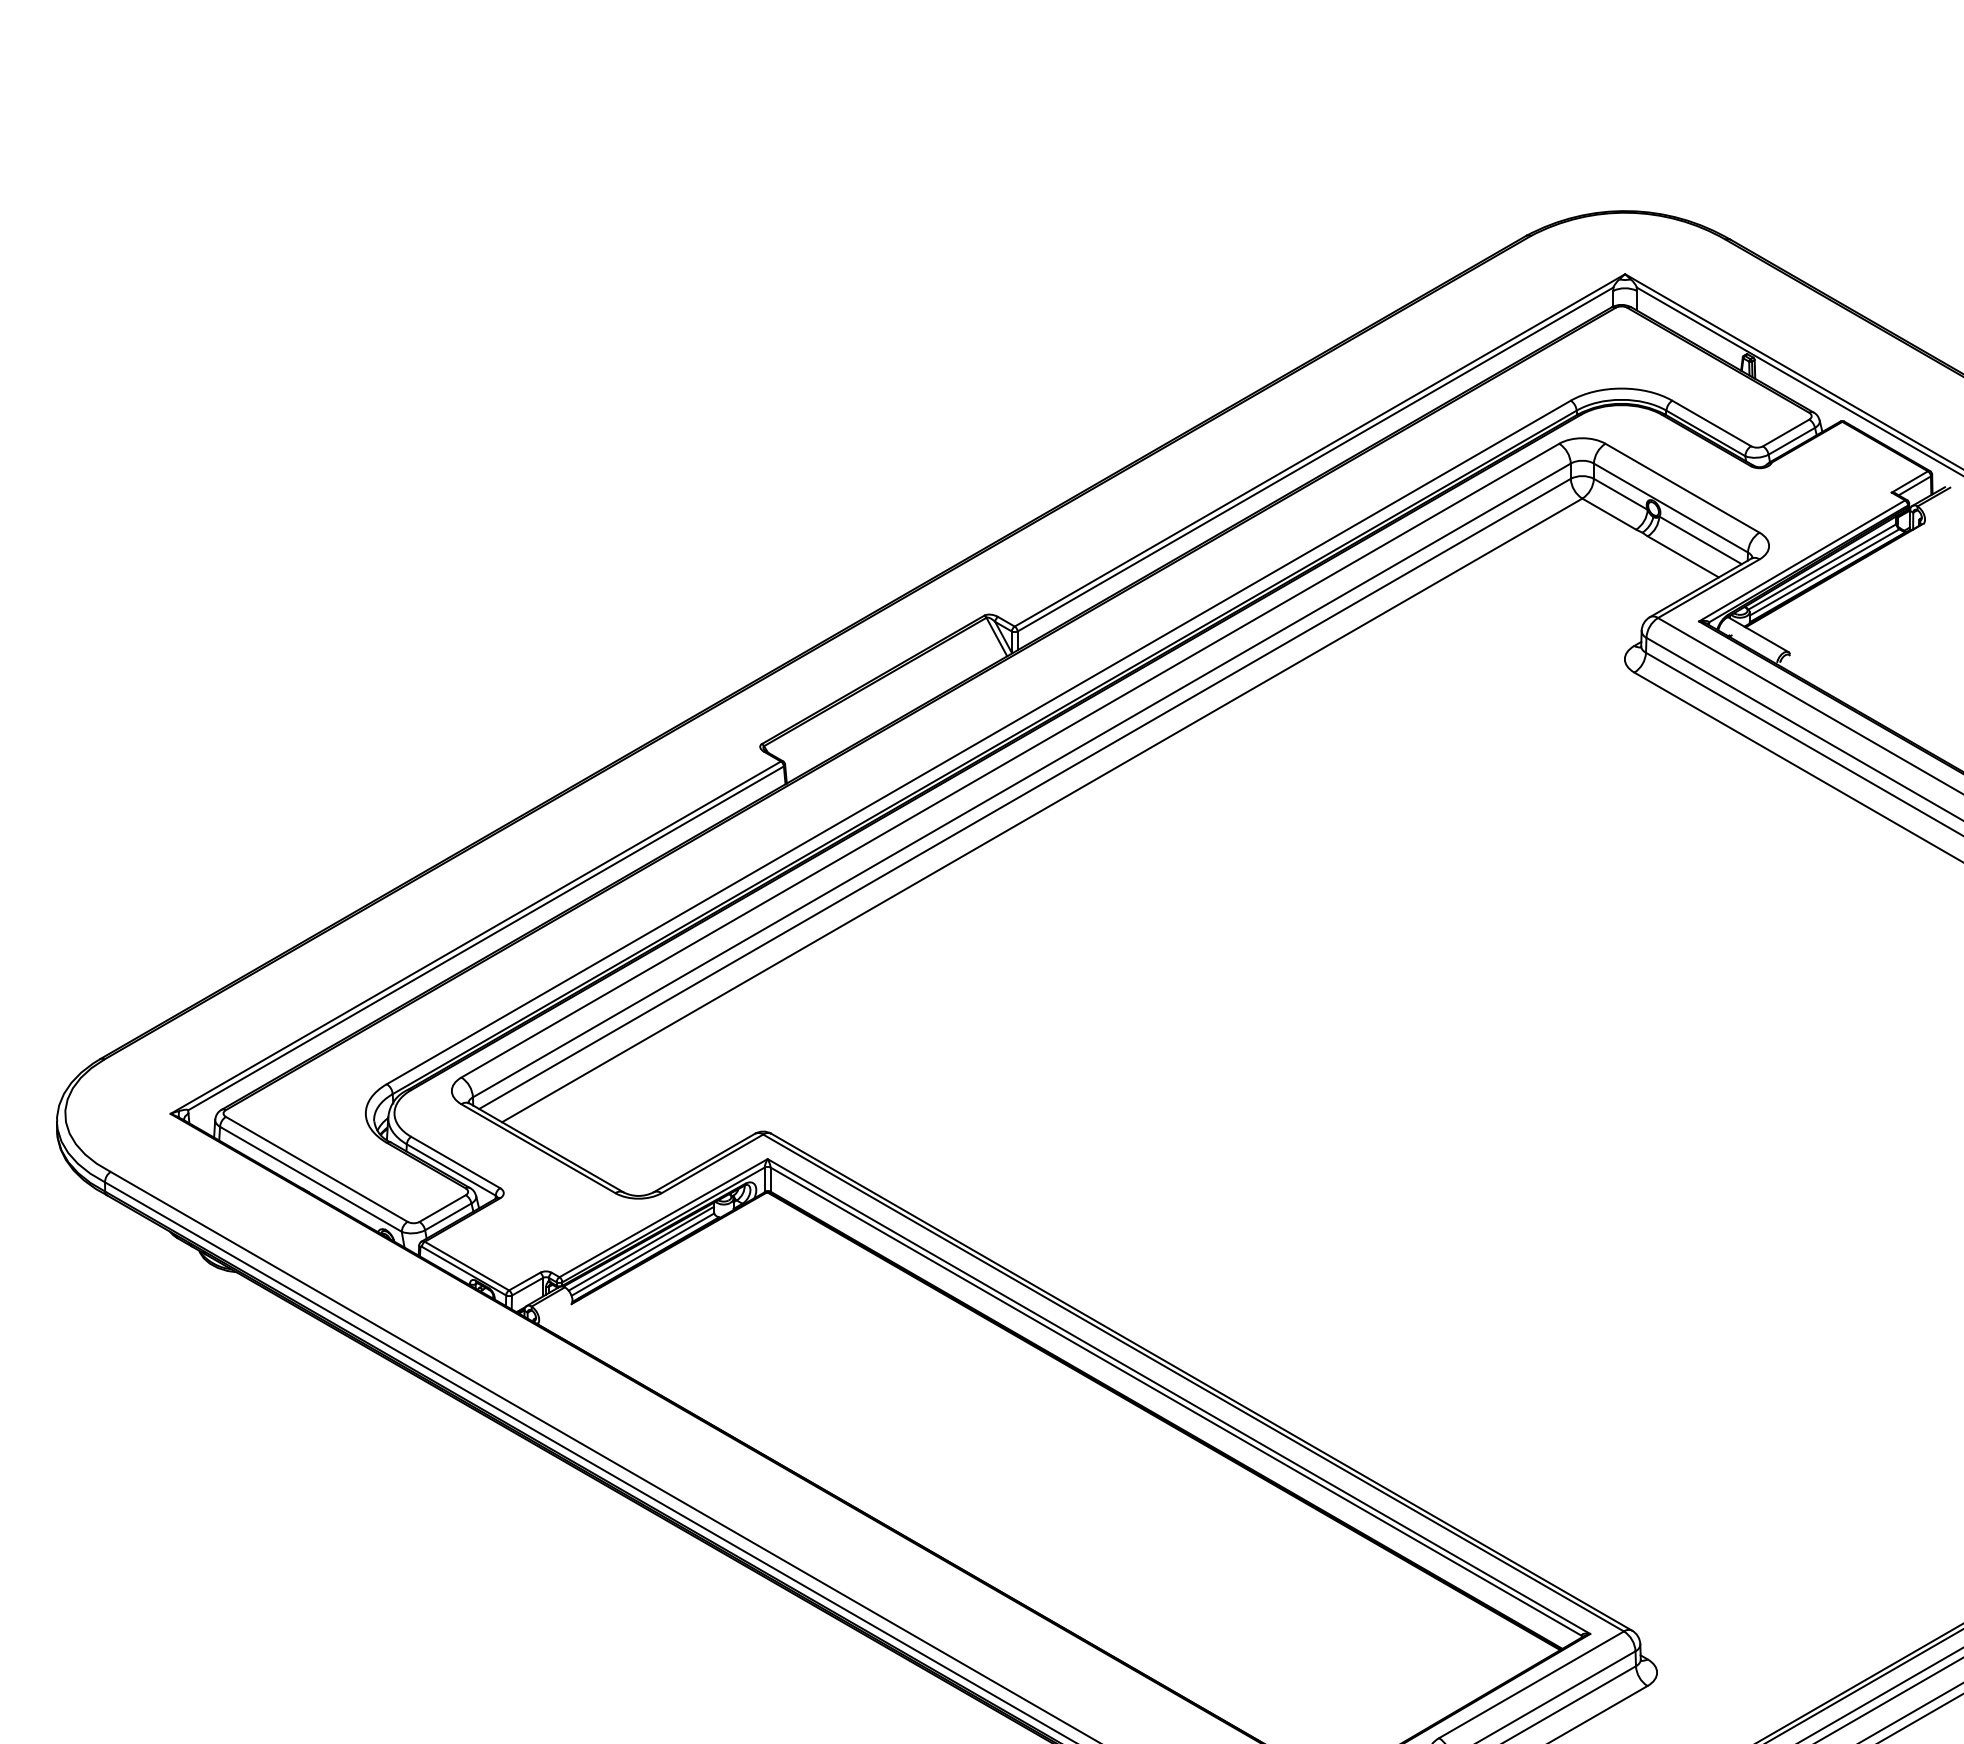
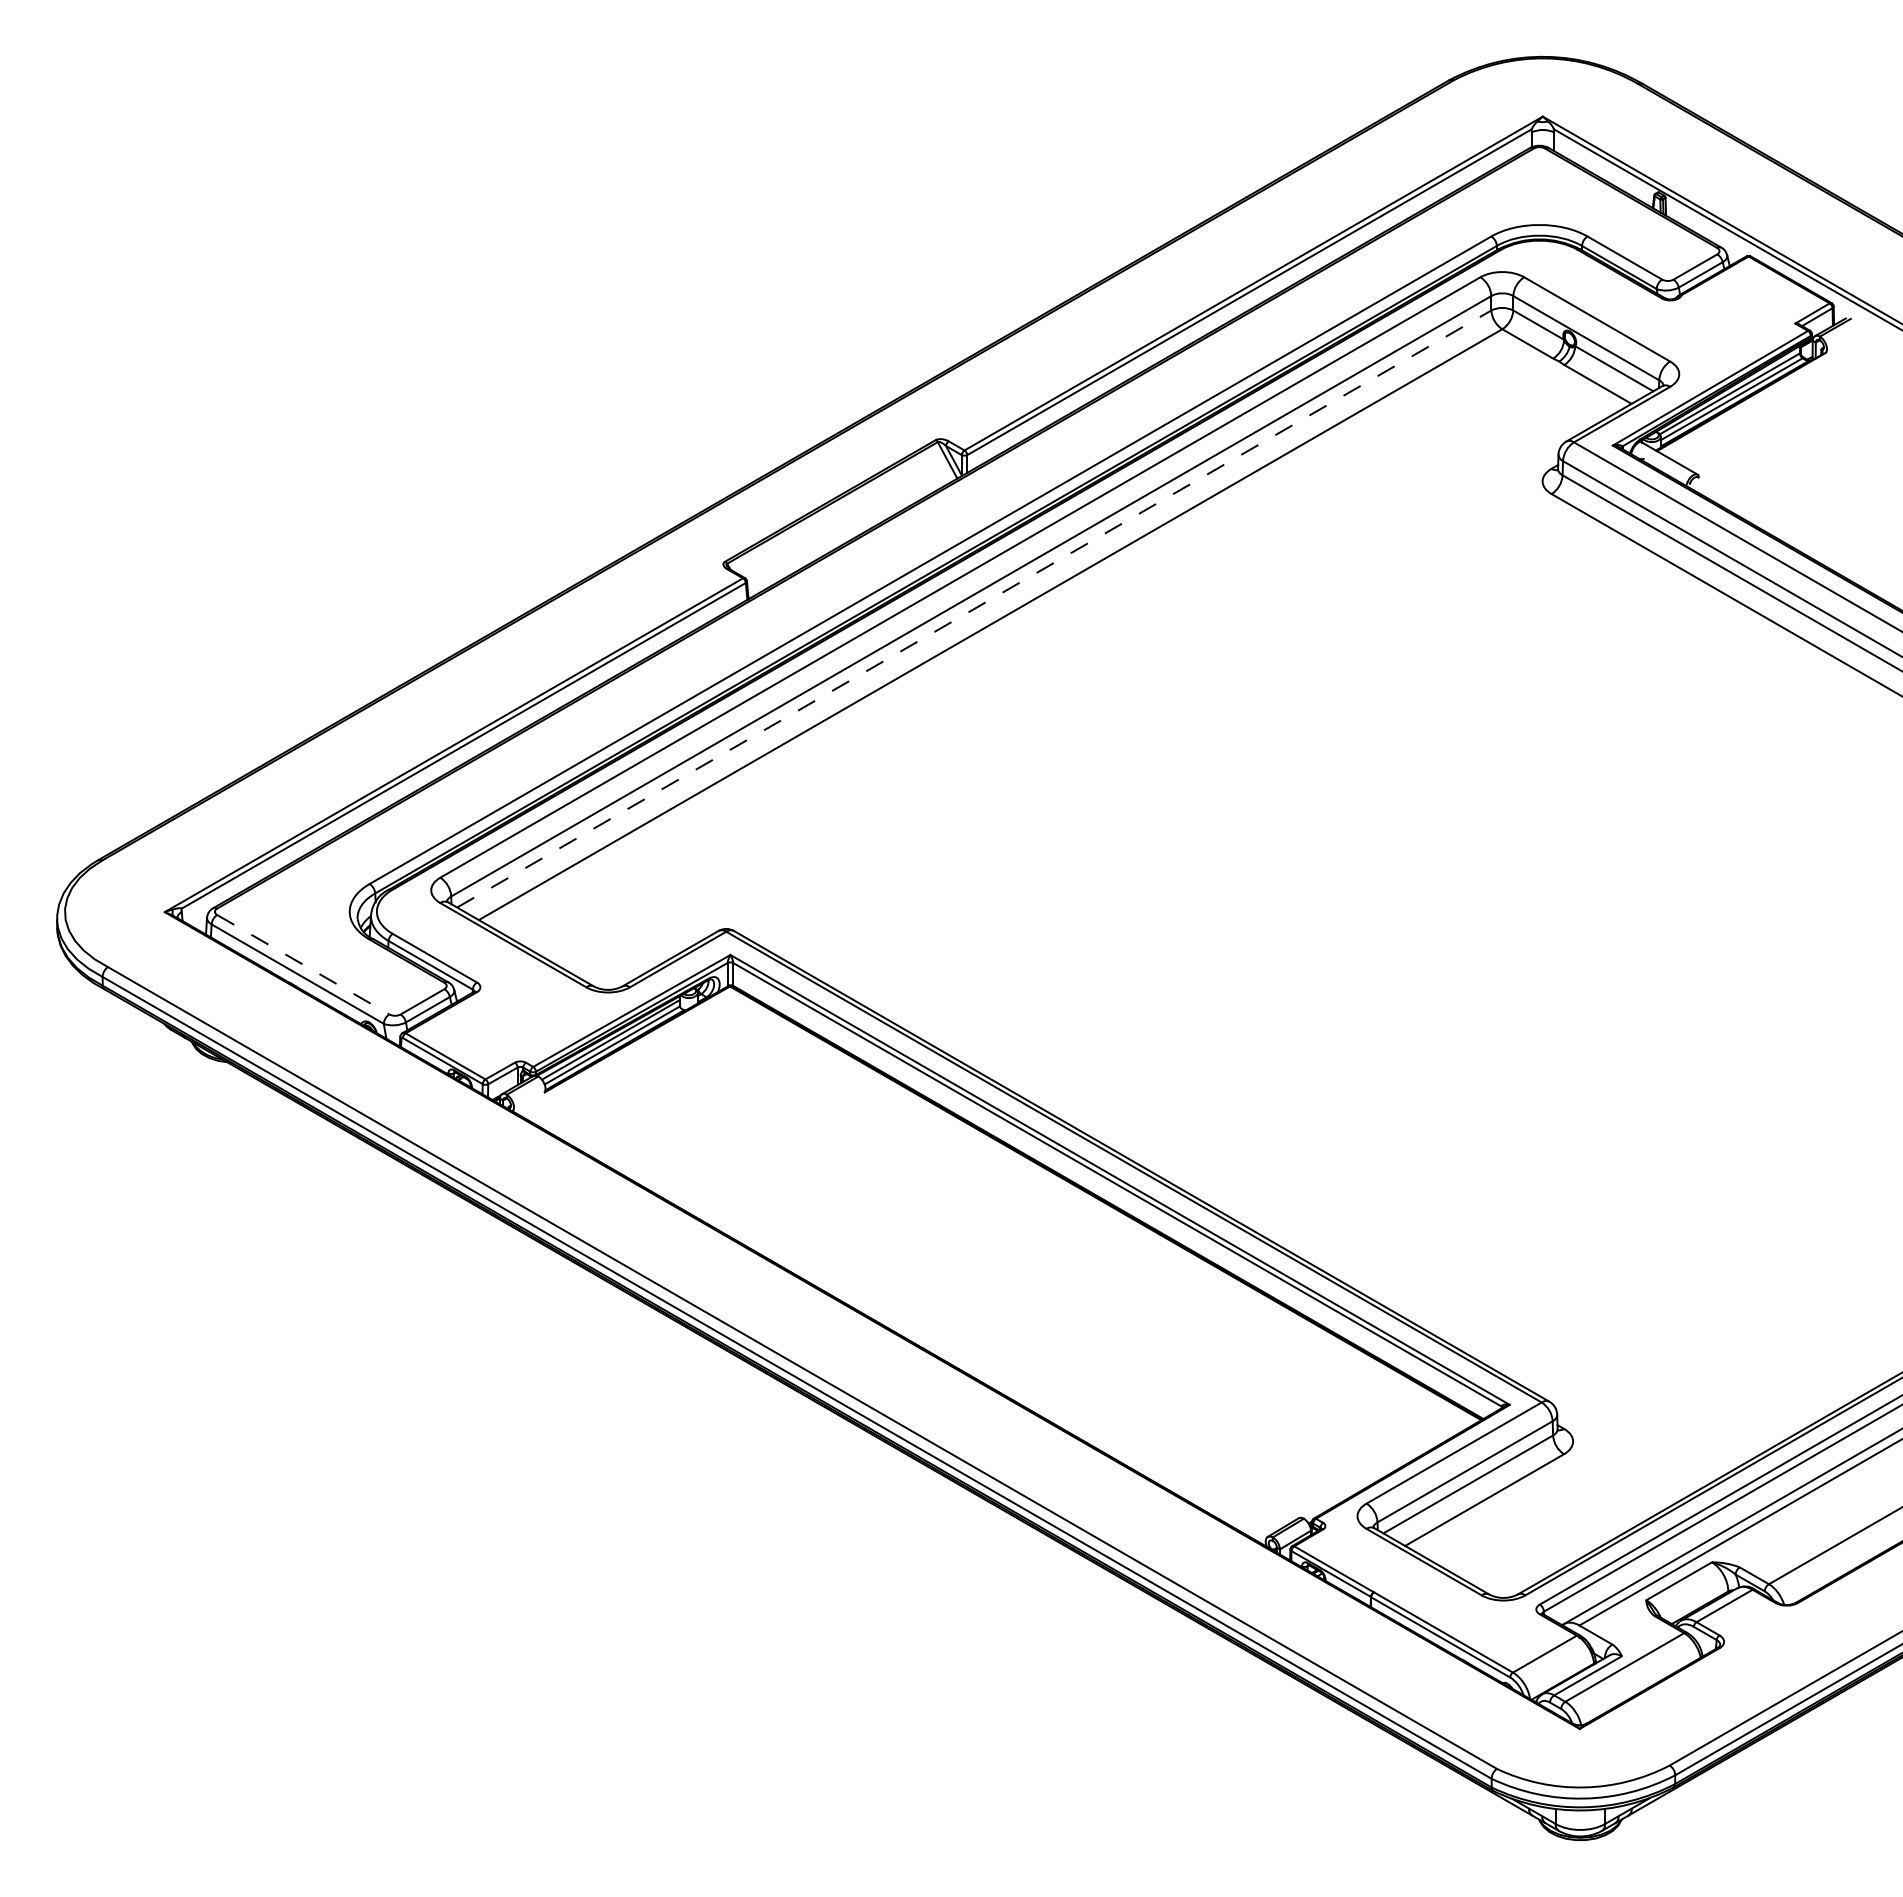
line: (1025, 793) -> (974, 608), solid -> dashed
line: (317, 1169) -> (303, 964), solid -> dashed

